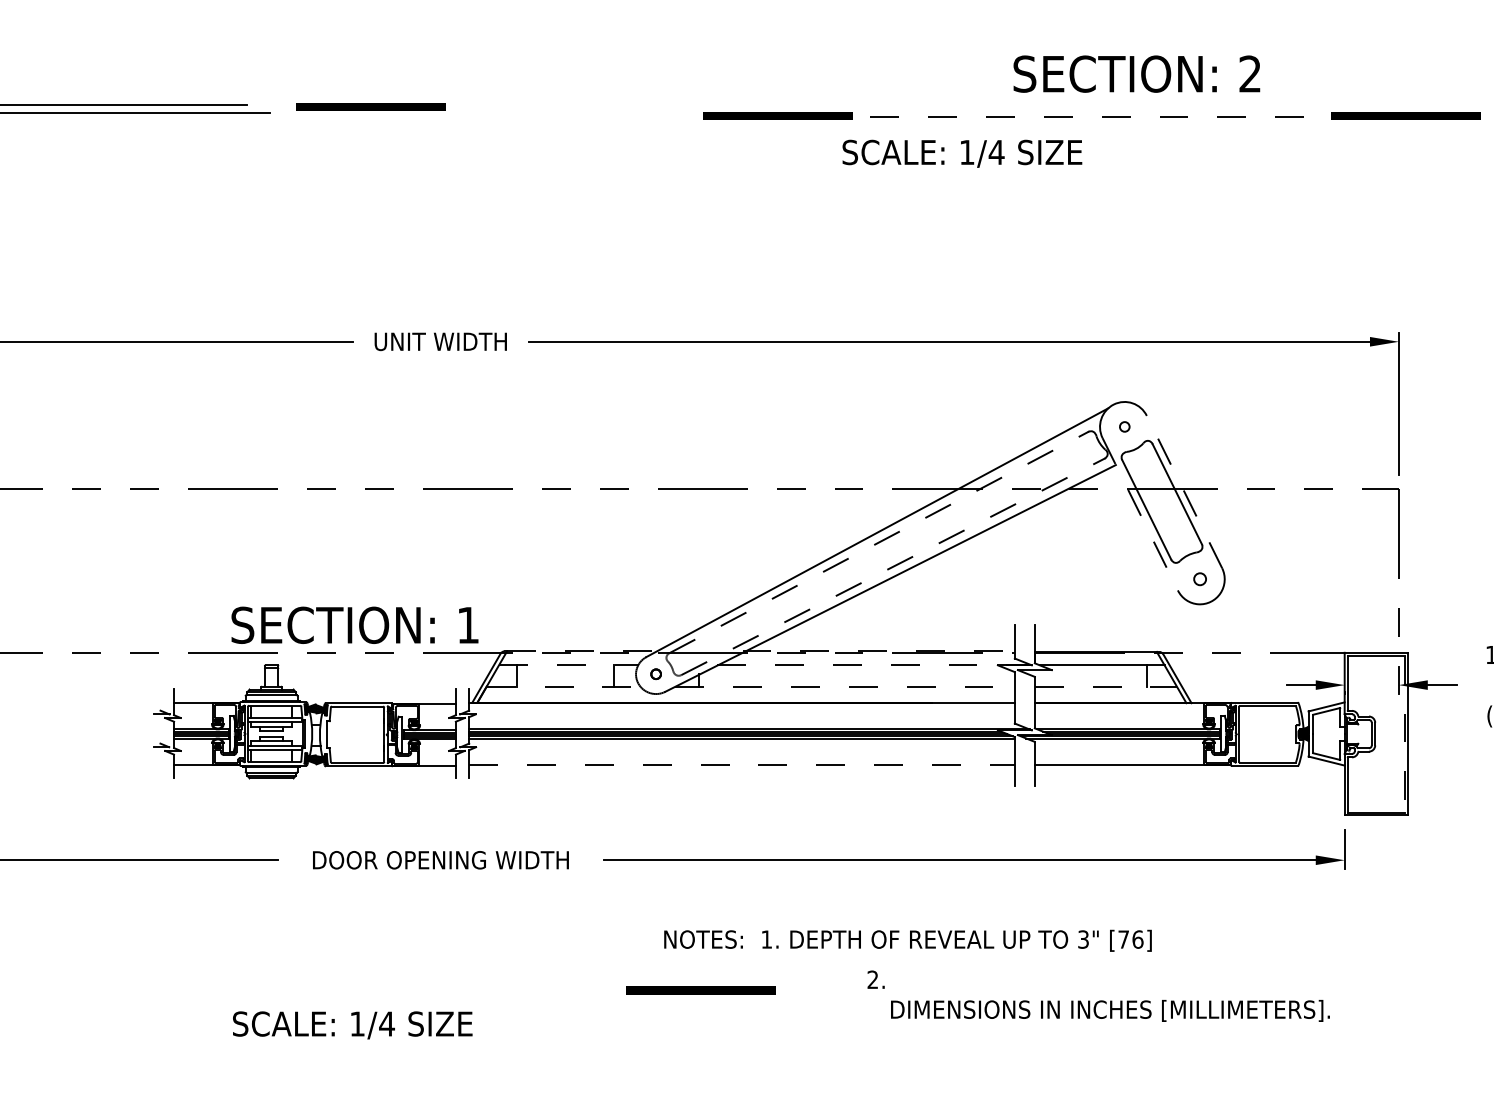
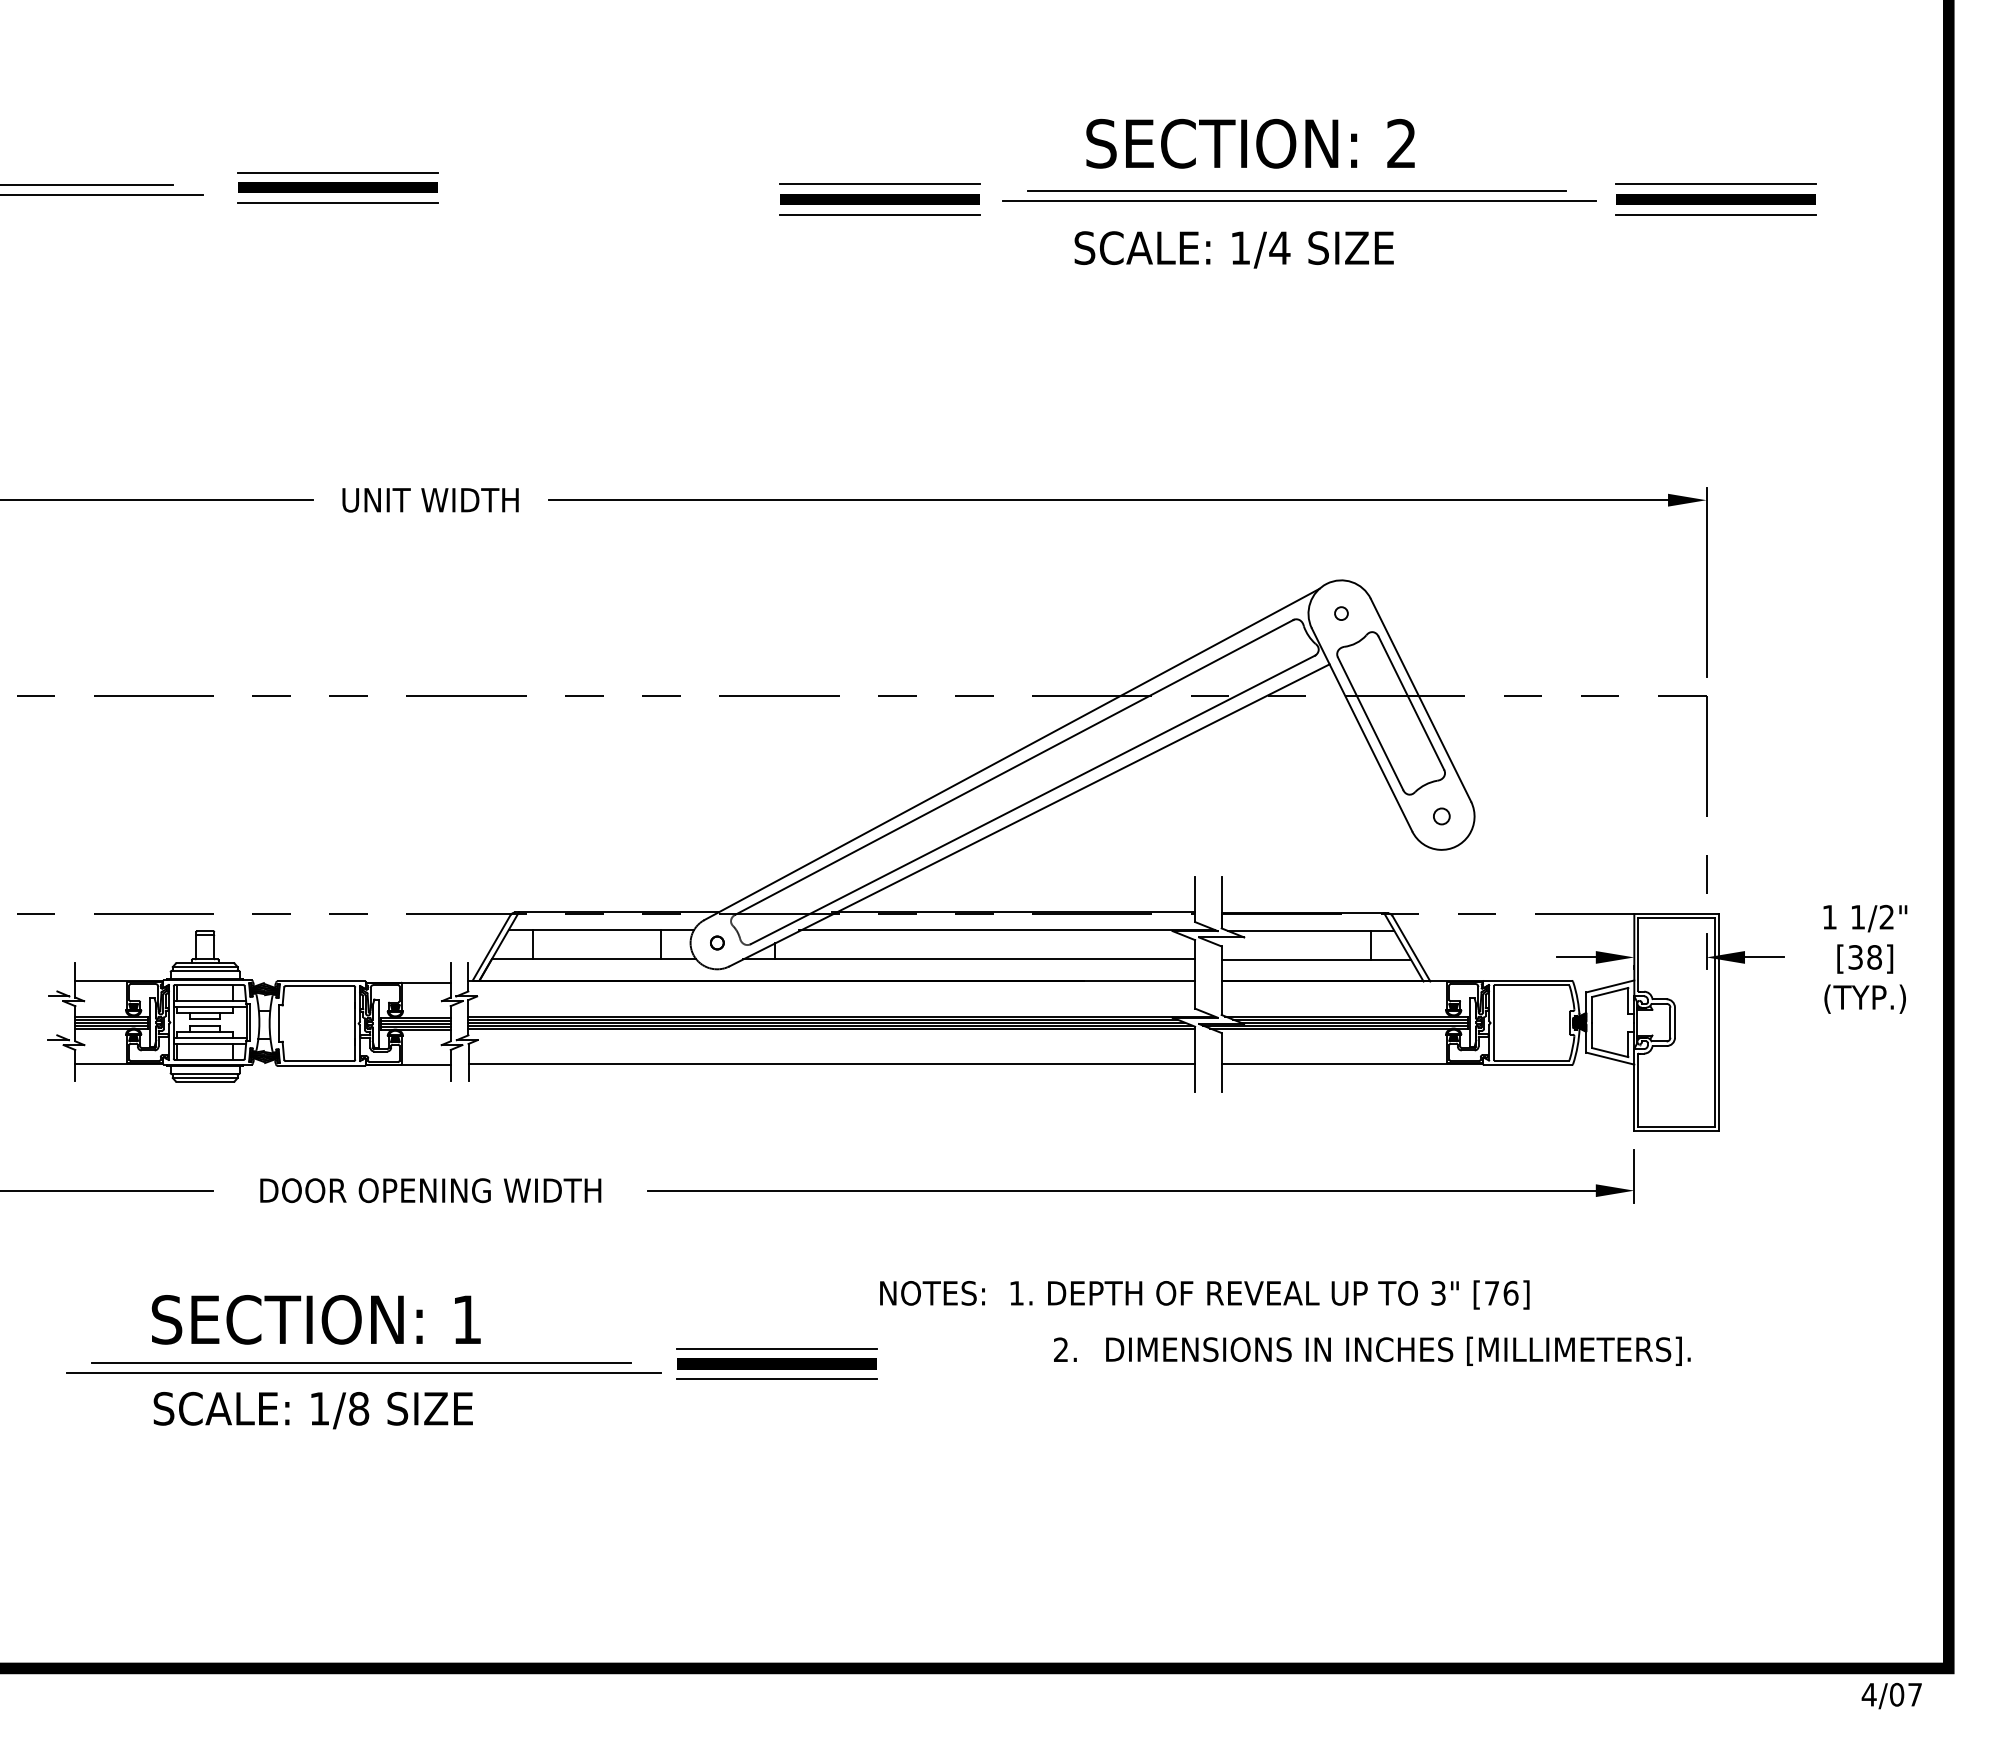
text: (1136, 73) -> (1250, 143), moved
line: (370, 95) -> (337, 172), added
line: (777, 104) -> (879, 184), added
line: (1406, 104) -> (1716, 184), added
line: (1091, 109) -> (1296, 190), added
line: (1093, 117) -> (1299, 201), dashed -> solid
line: (370, 118) -> (337, 202), added
line: (777, 127) -> (879, 214), added
line: (1406, 127) -> (1716, 214), added
text: (961, 153) -> (1233, 249), moved
line: (1184, 491) -> (1420, 699), dashed -> solid
line: (1140, 514) -> (1362, 730), dashed -> solid
line: (879, 542) -> (1014, 767), dashed -> solid
line: (893, 566) -> (1033, 799), dashed -> solid
text: (354, 625) -> (315, 1319), moved
line: (581, 651) -> (618, 912), dashed -> solid
line: (879, 651) -> (1014, 912), dashed -> solid
line: (569, 664) -> (601, 930), dashed -> solid
line: (873, 664) -> (1007, 930), dashed -> solid
line: (563, 686) -> (594, 959), dashed -> solid
line: (845, 686) -> (969, 959), dashed -> solid
line: (1106, 687) -> (1316, 960), dashed -> solid
line: (1404, 734) -> (1714, 1023), dashed -> solid
line: (742, 764) -> (832, 1063), dashed -> solid
text: (907, 940) -> (1204, 1294), moved
line: (700, 978) -> (776, 1348), added
text: (876, 979) -> (1065, 1349), moved
line: (388, 989) -> (361, 1362), added
line: (390, 997) -> (363, 1373), added
line: (700, 1002) -> (776, 1379), added
text: (1110, 1010) -> (1398, 1350), moved
text: (386, 1023) -> (358, 1408), 1/4 -> 1/8

